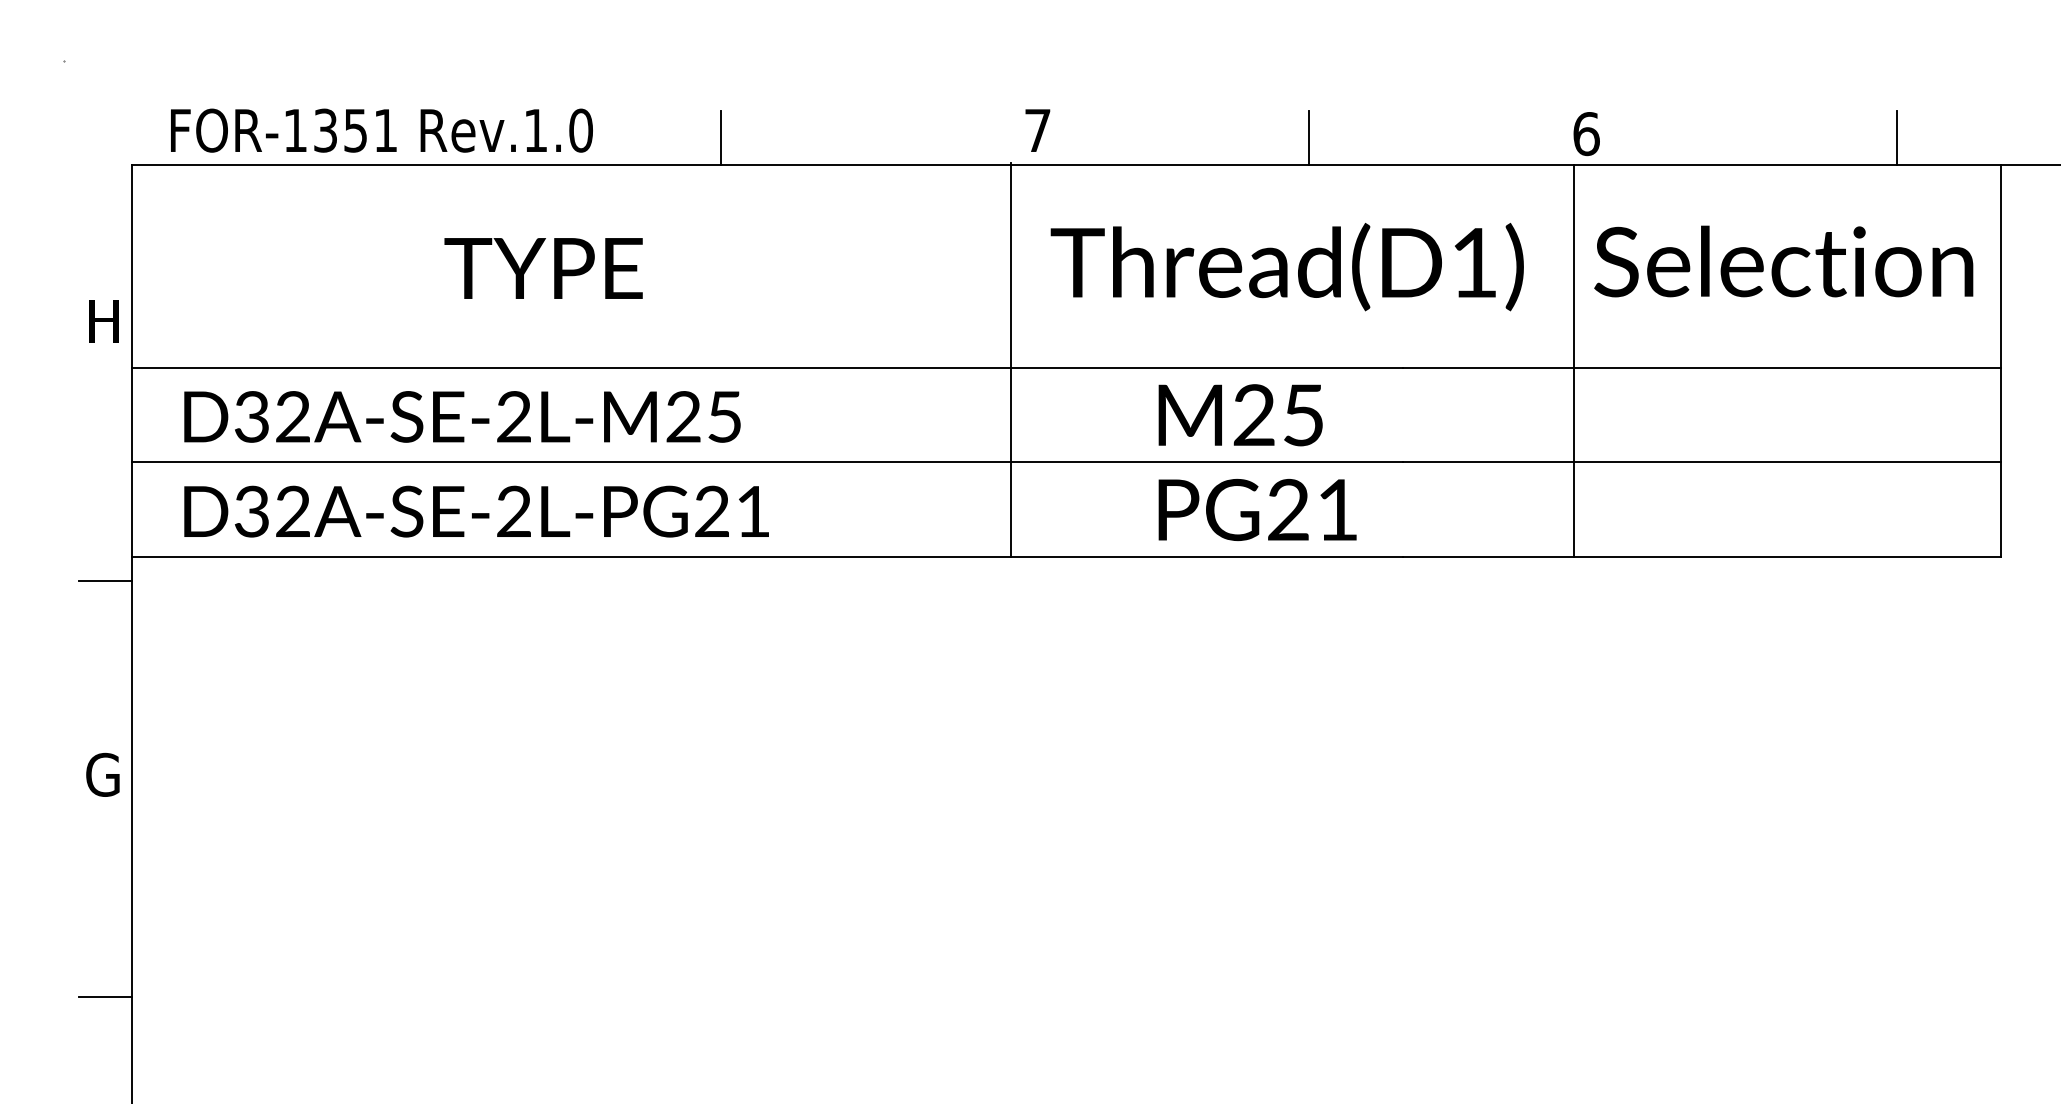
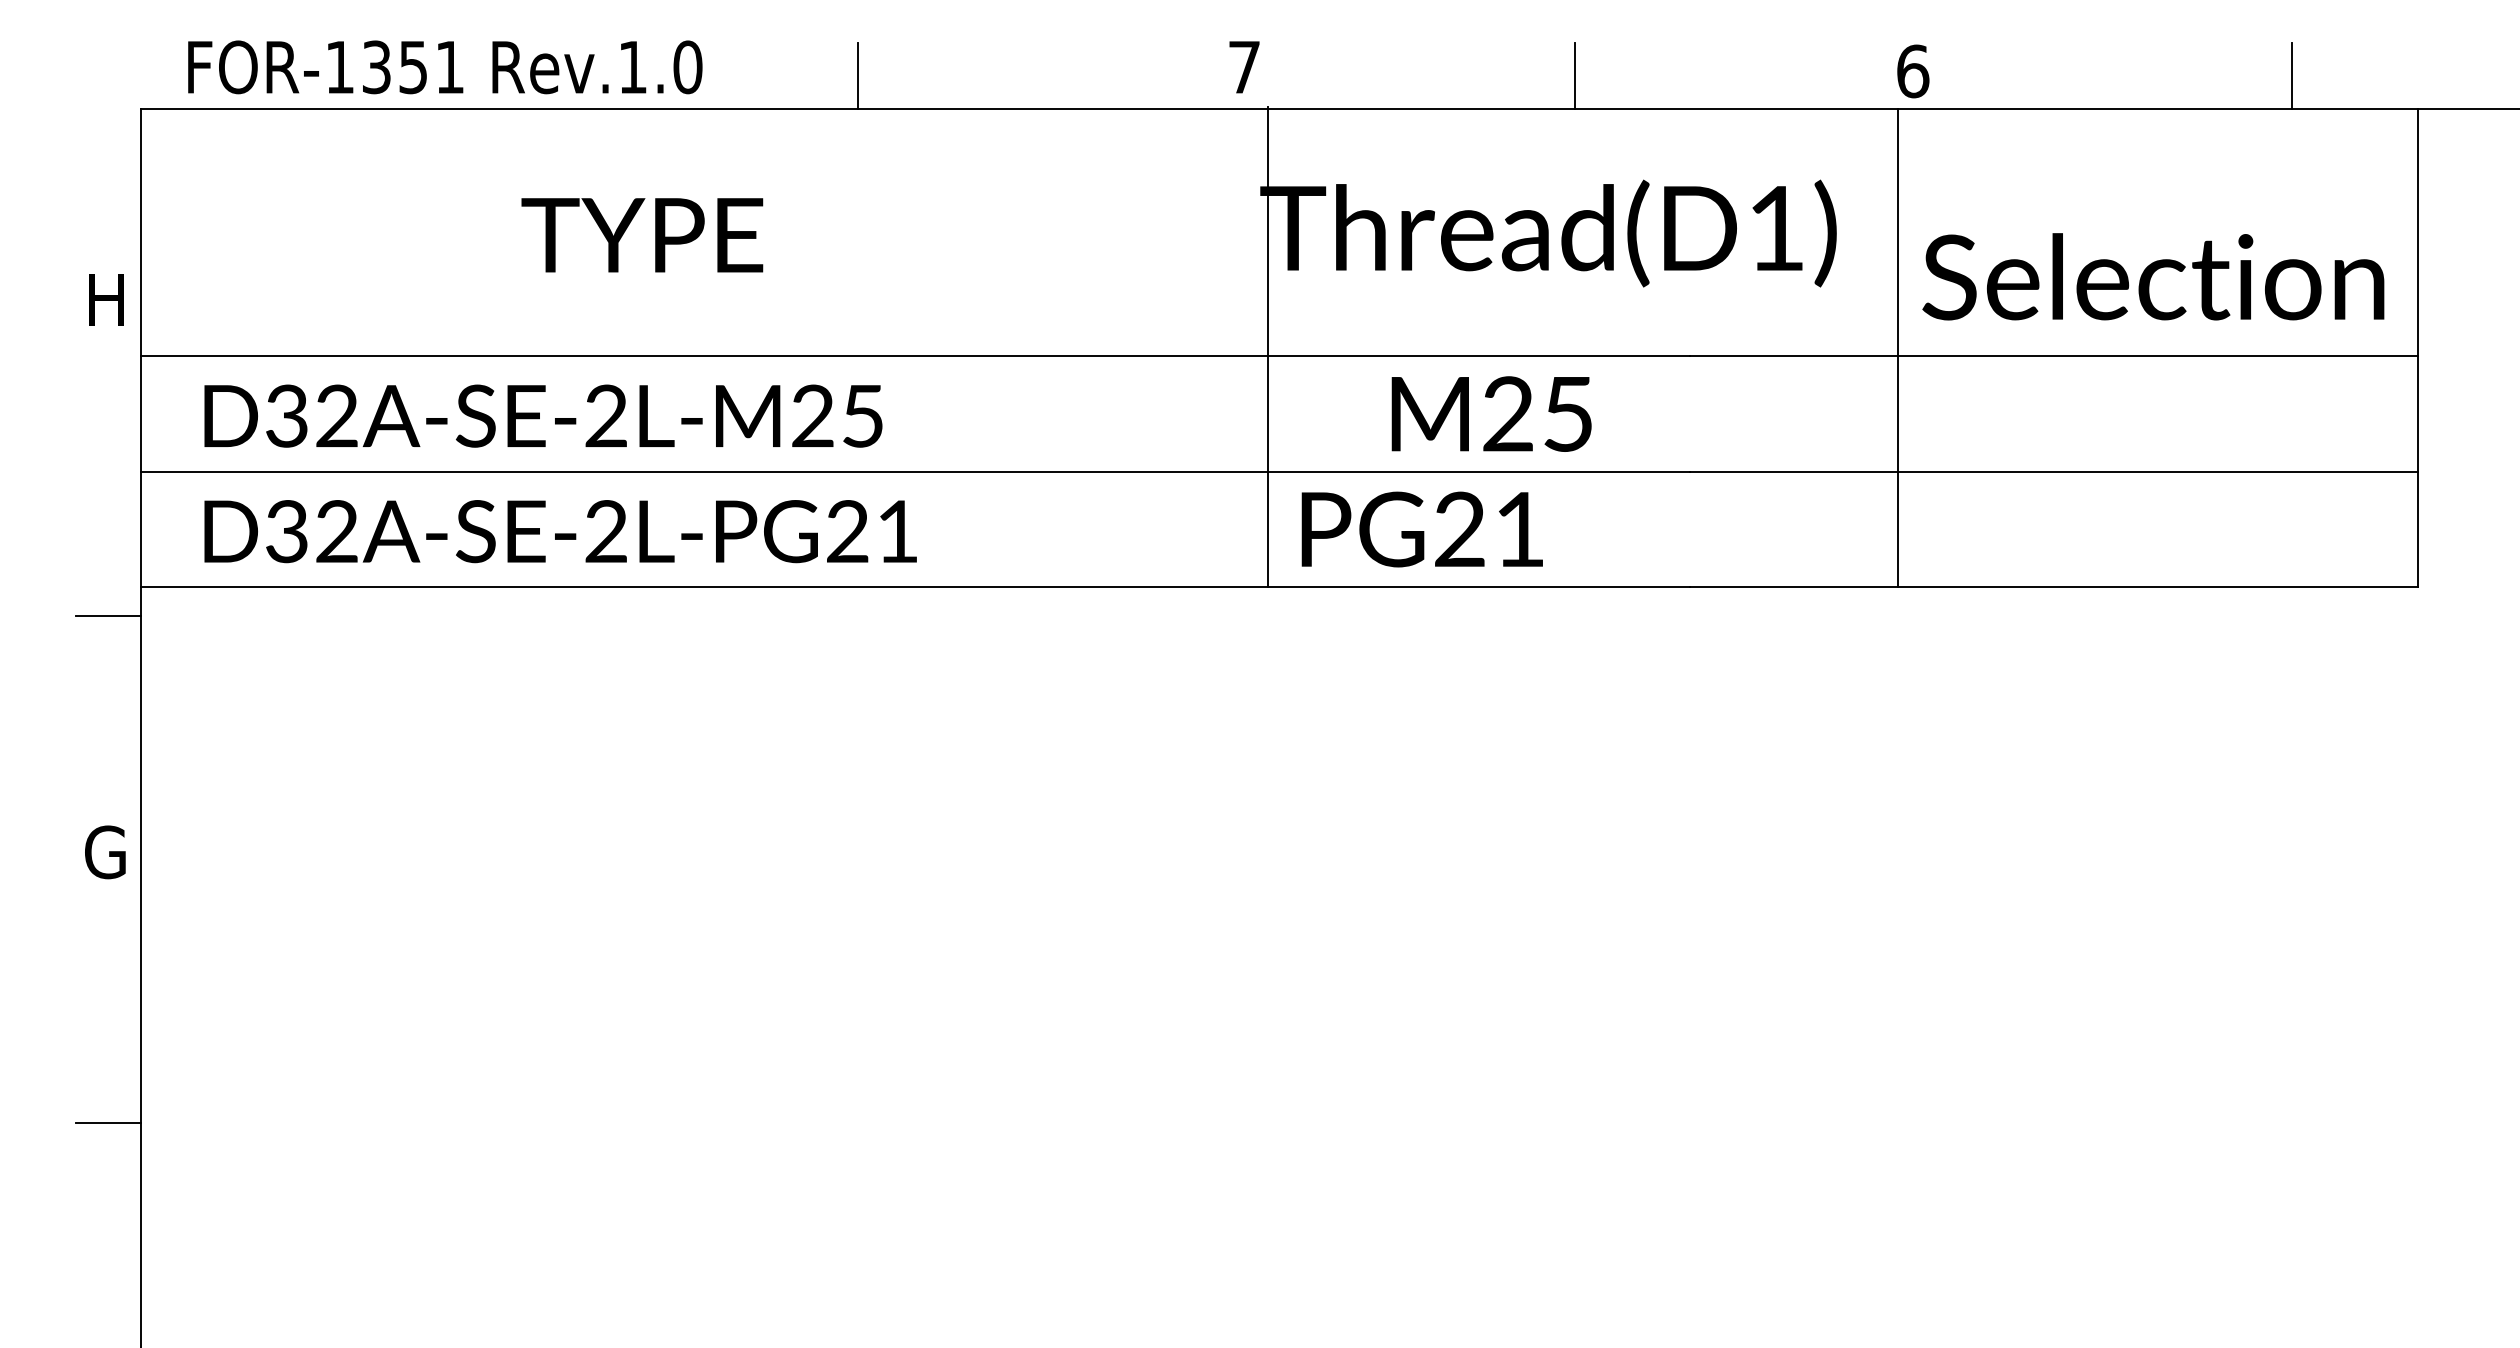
text: (1783, 261) -> (2153, 276), moved
line: (1011, 359) -> (1268, 346), moved
text: (1256, 509) -> (1421, 529), moved

